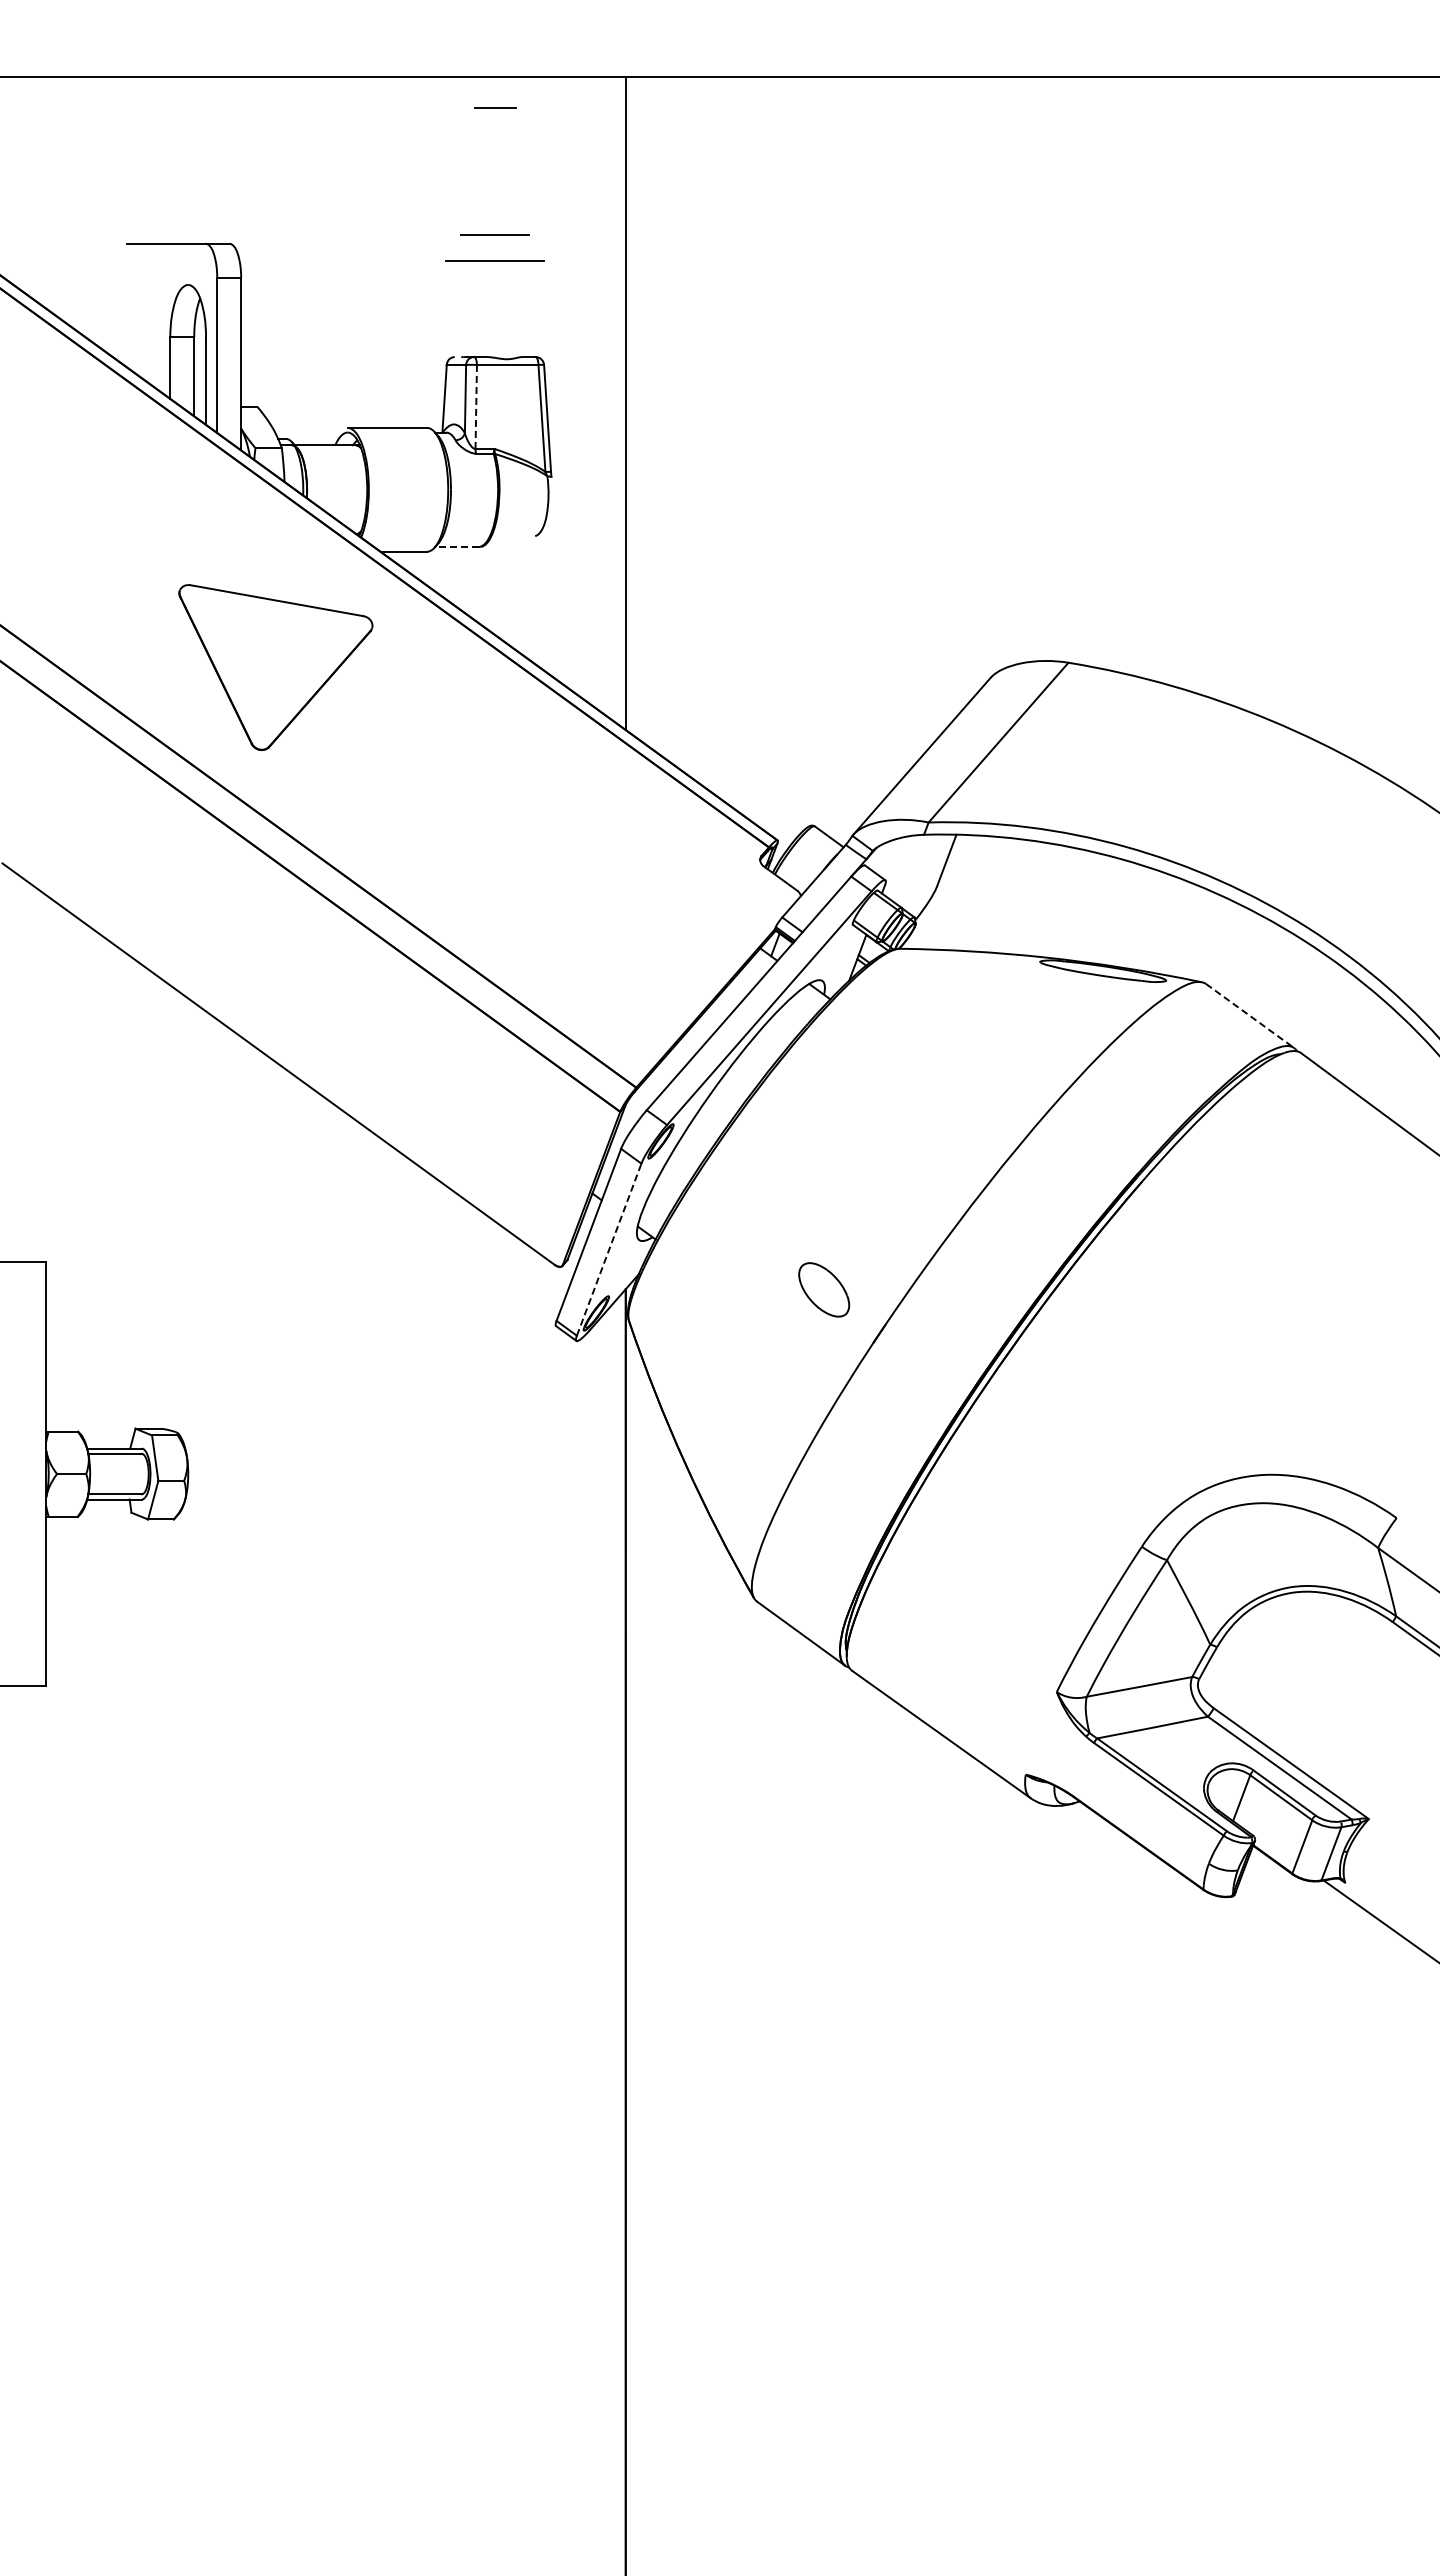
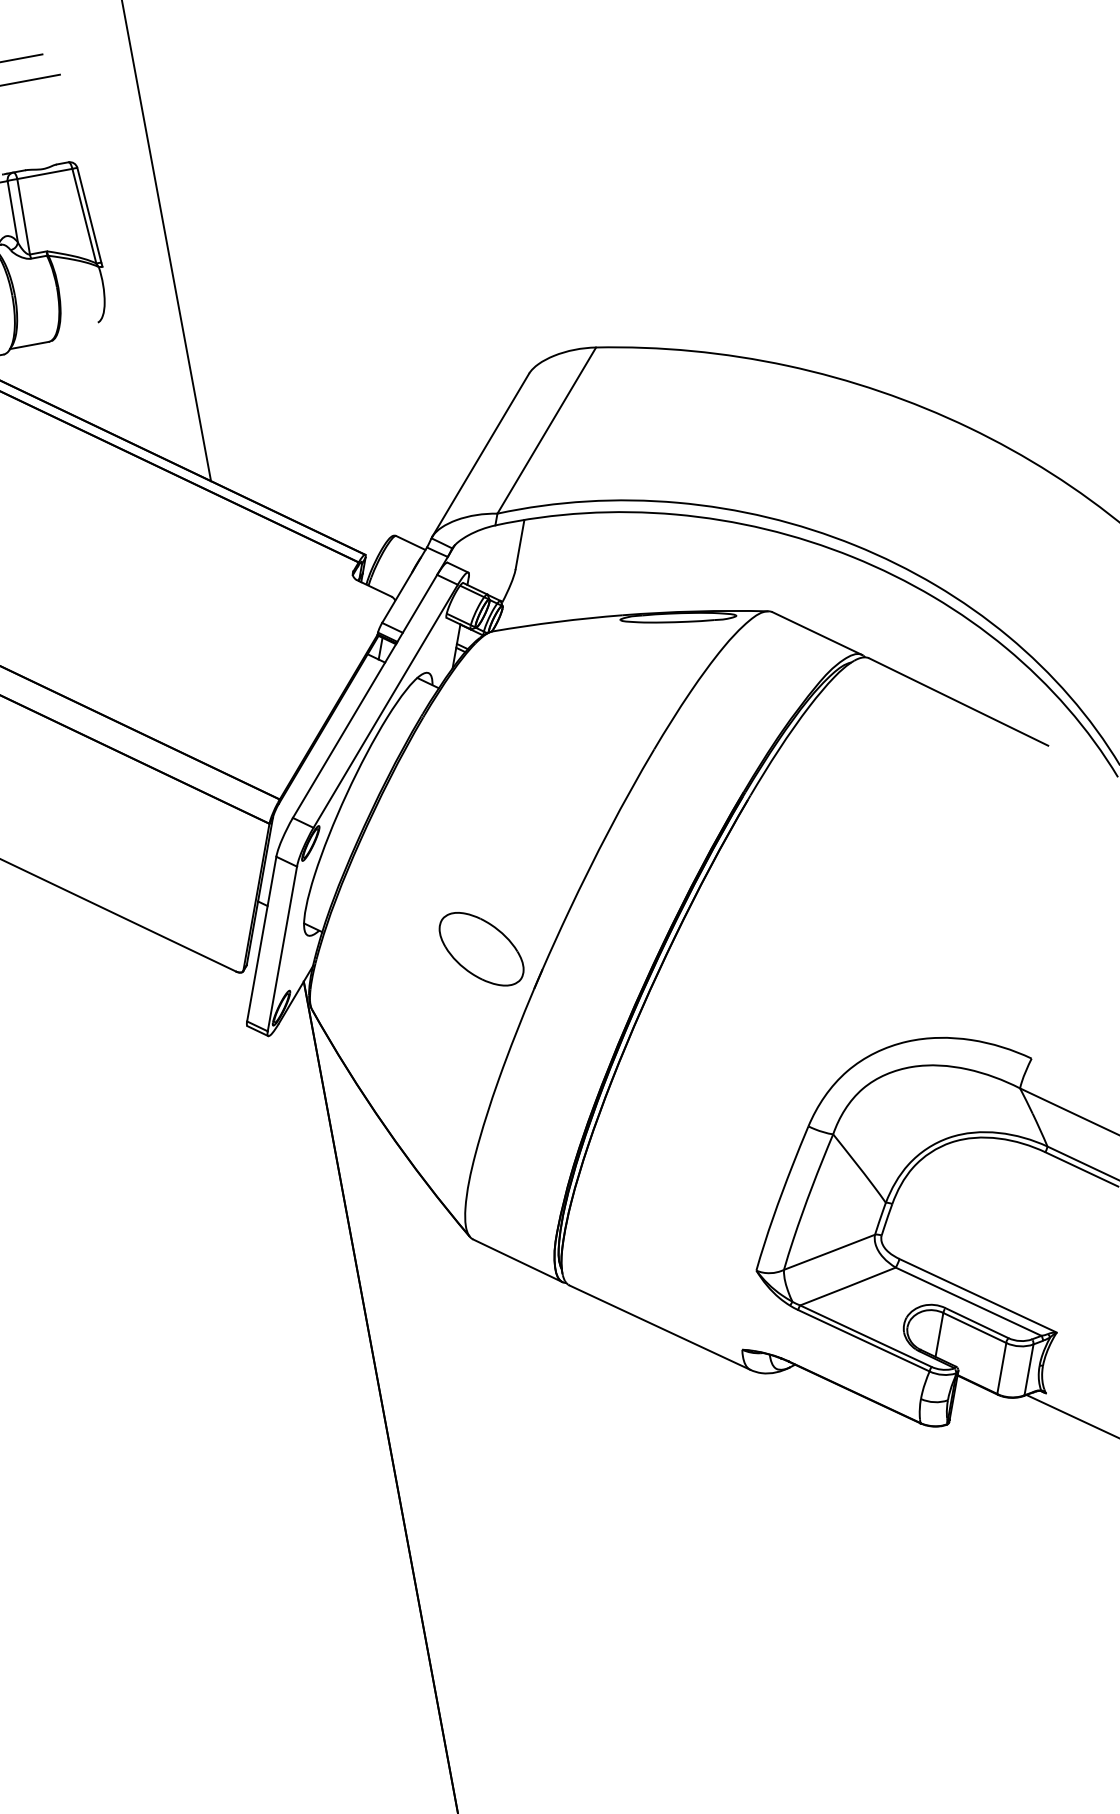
line: (476, 407) -> (23, 217), dashed -> solid
line: (456, 547) -> (29, 345), dashed -> solid
line: (1250, 1016) -> (817, 633), dashed -> solid
line: (609, 1249) -> (282, 948), dashed -> solid
part: (823, 1289) -> (480, 949), size x1.67

